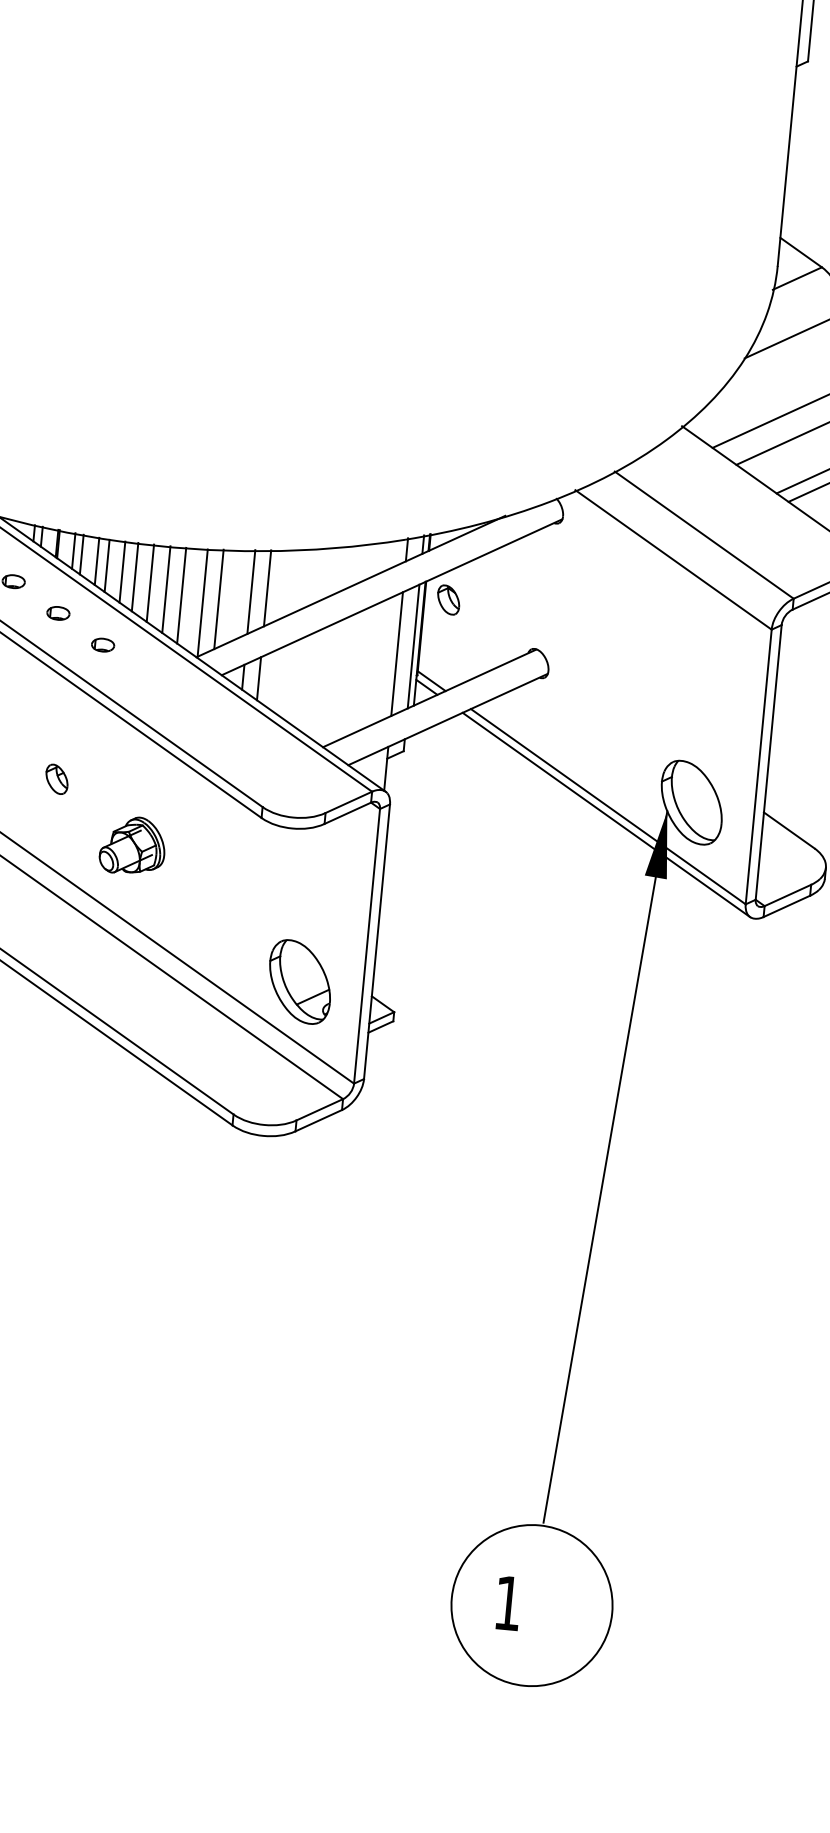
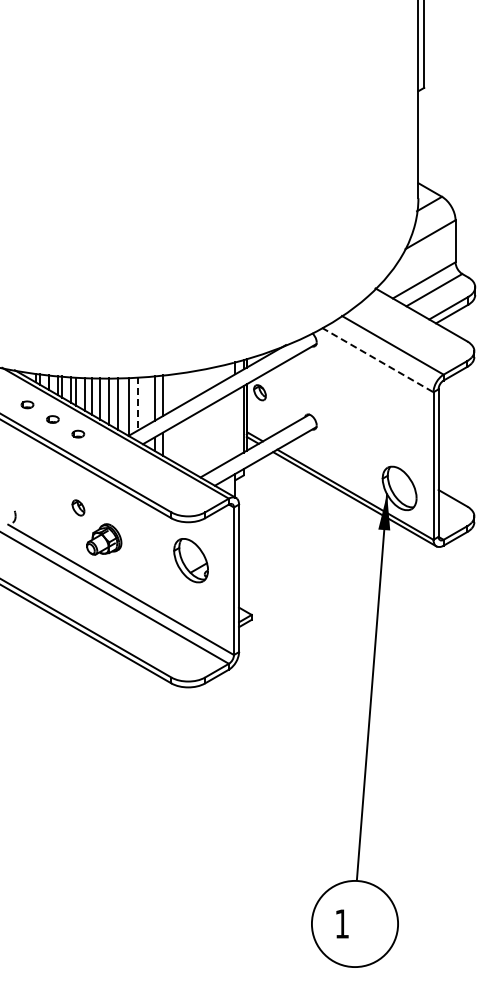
line: (674, 560) -> (378, 360), solid -> dashed
line: (218, 598) -> (137, 403), solid -> dashed
line: (397, 652) -> (235, 423), removed
part: (57, 778) -> (78, 507), moved
part: (298, 981) -> (190, 560), moved

